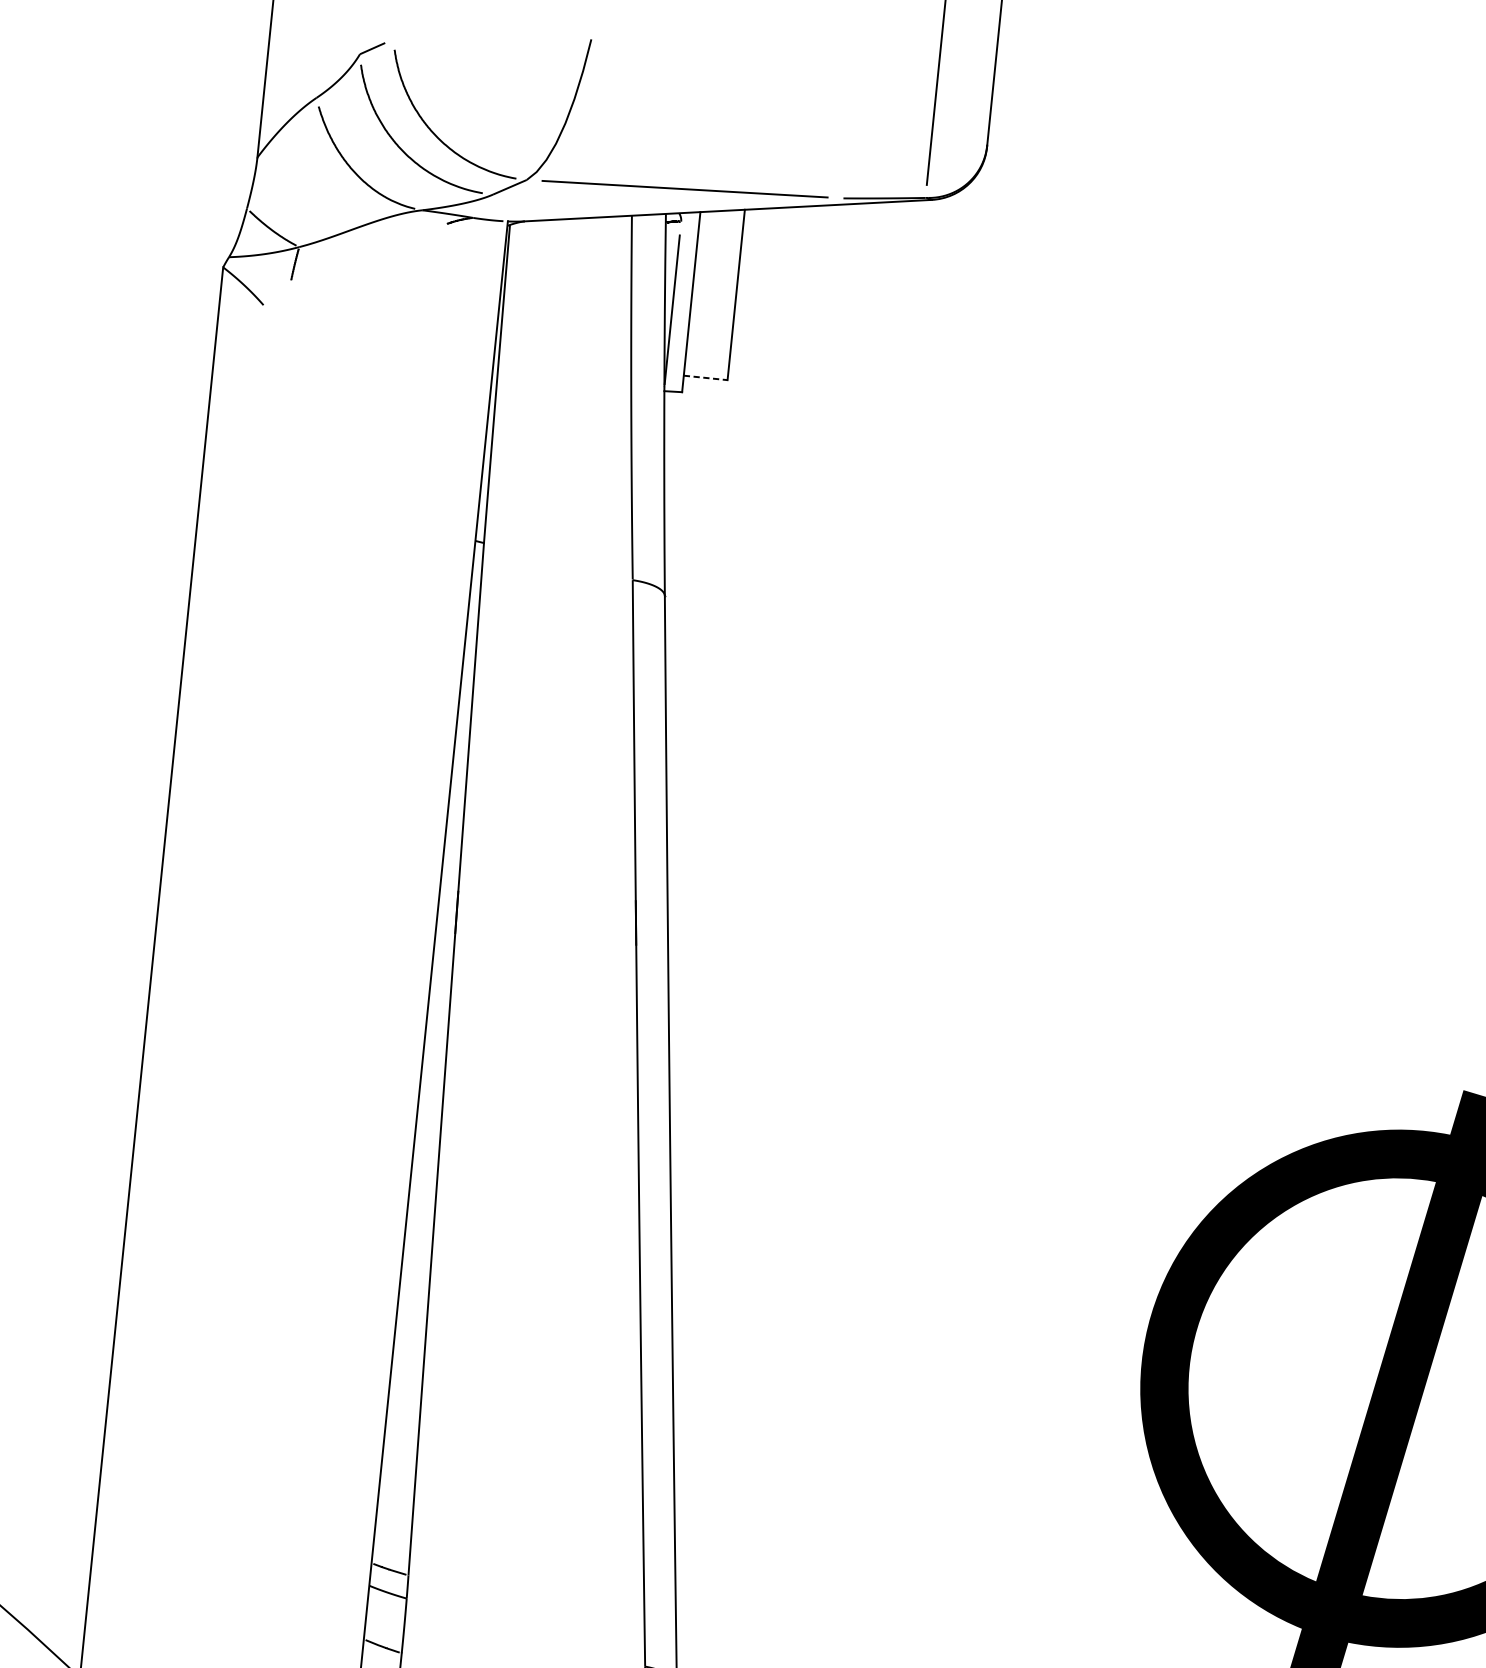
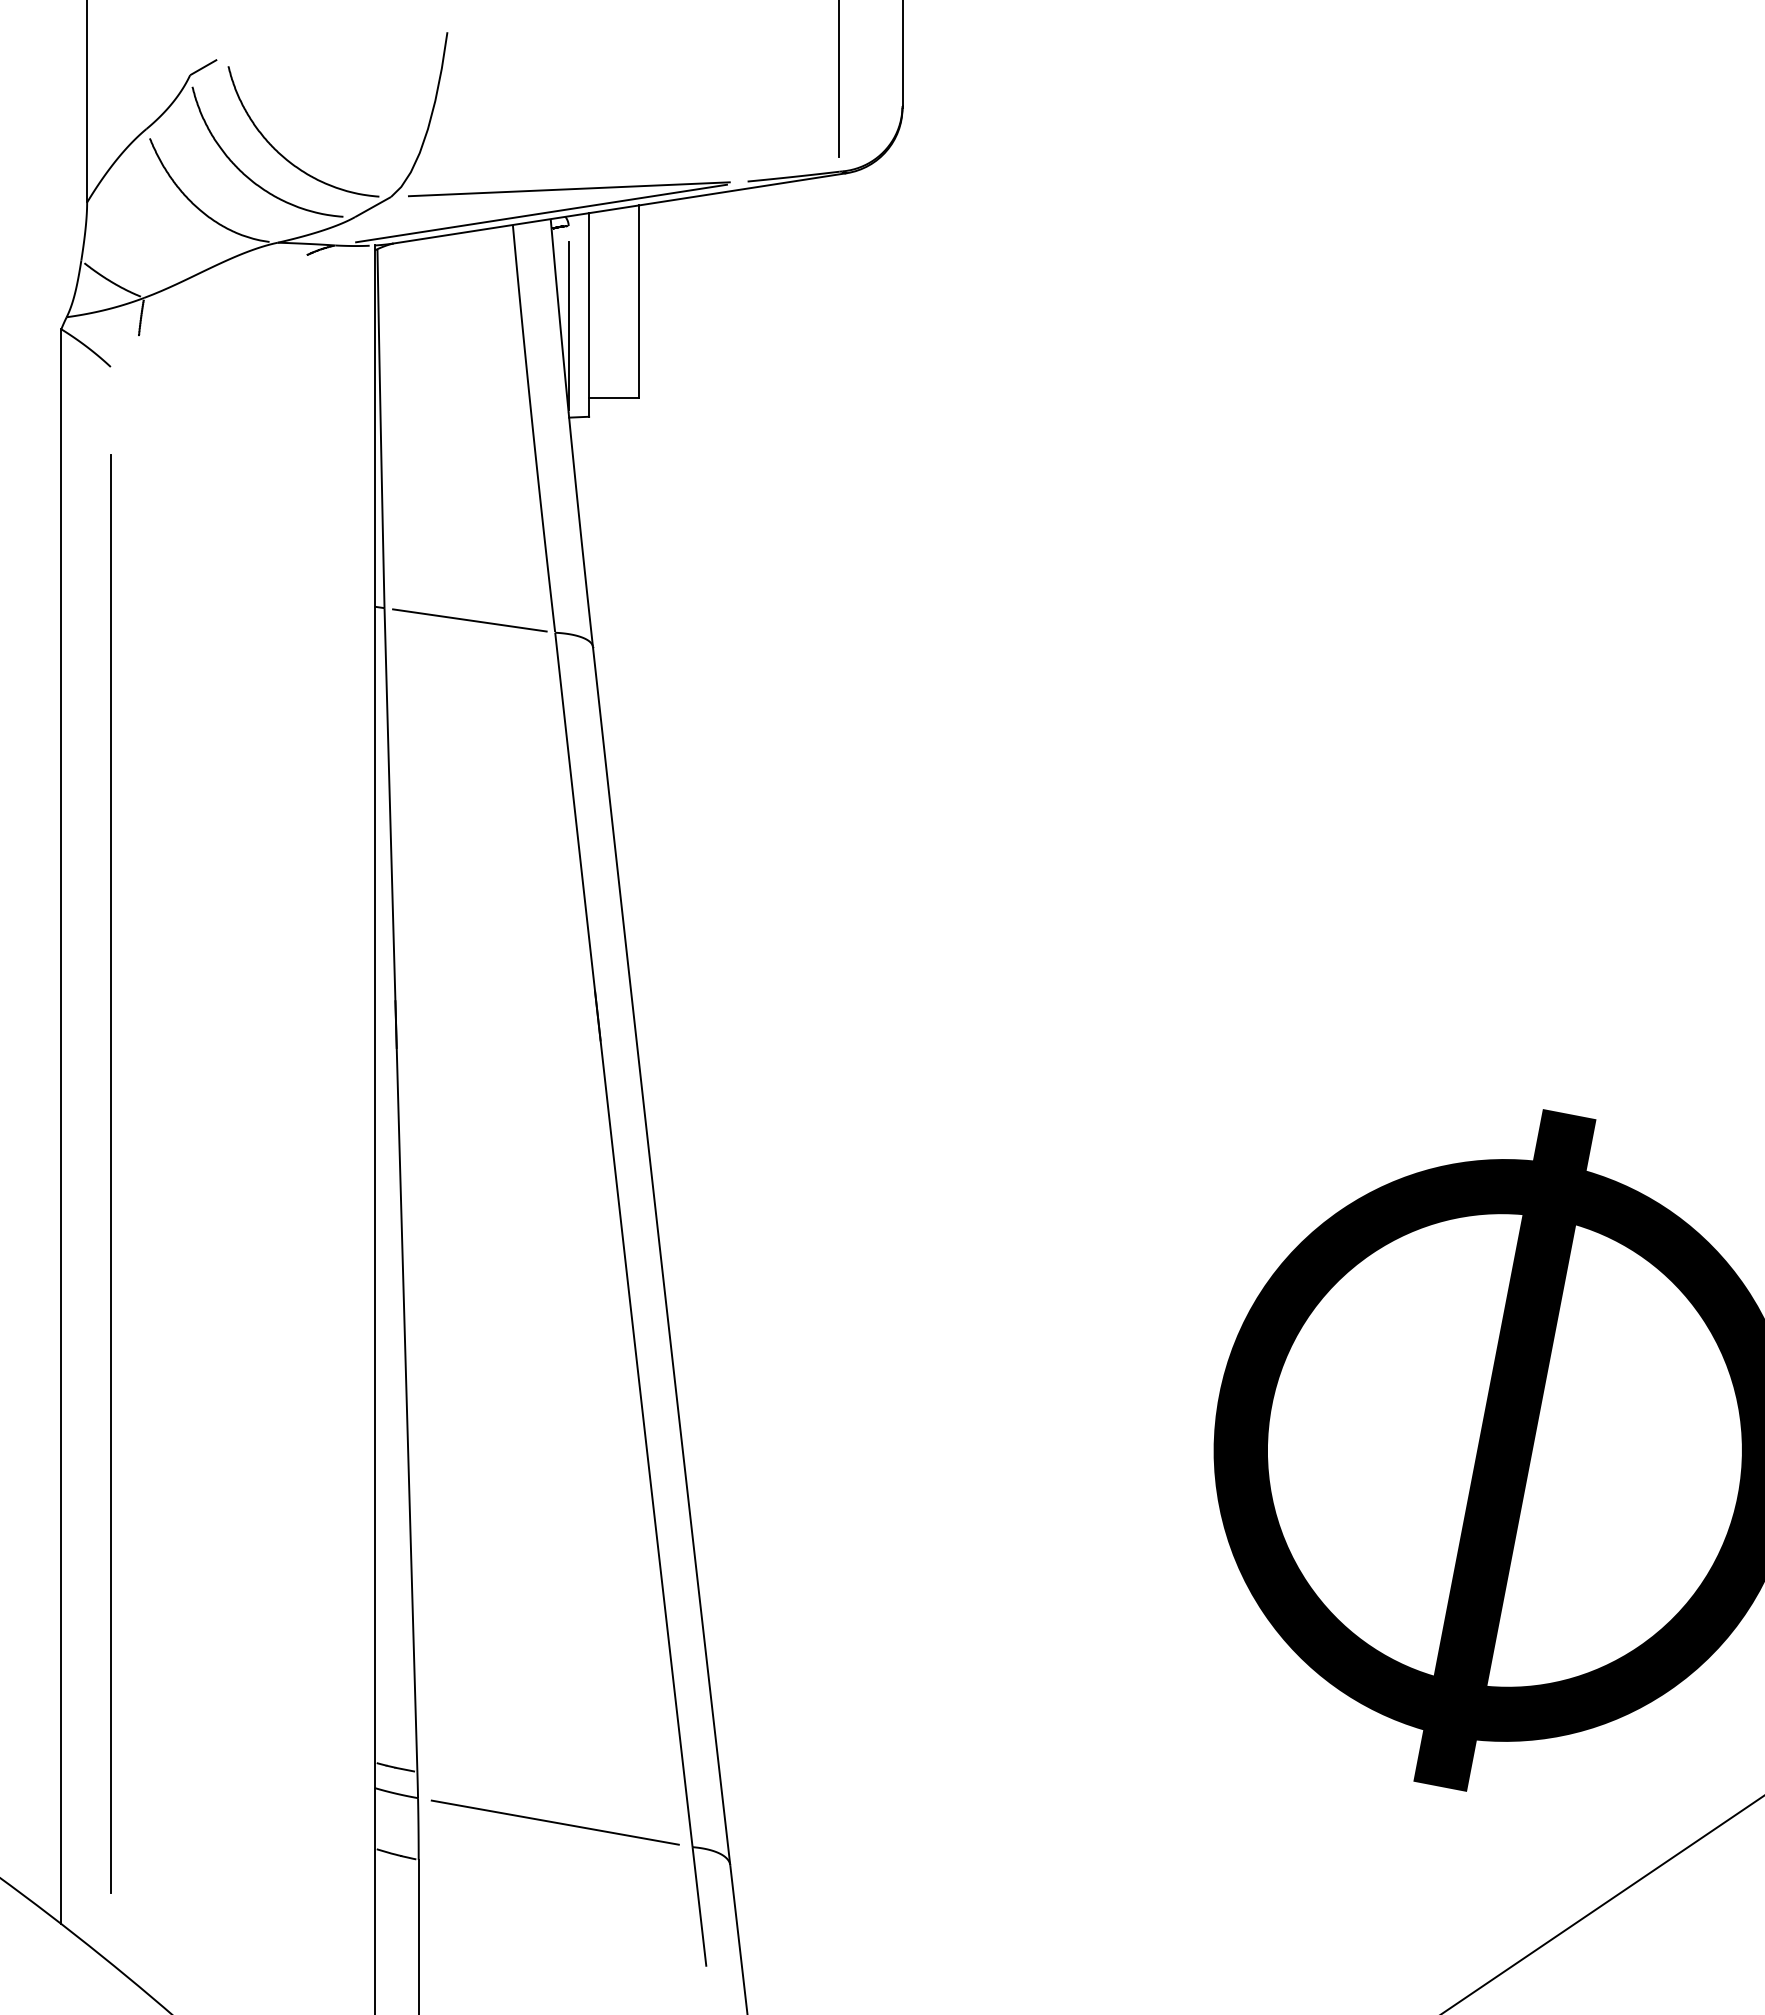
line: (658, 208) -> (541, 213), added
line: (705, 378) -> (613, 398), dashed -> solid
line: (558, 561) -> (469, 620), added
line: (190, 1018) -> (110, 1173), added
line: (525, 1632) -> (554, 1822), added

